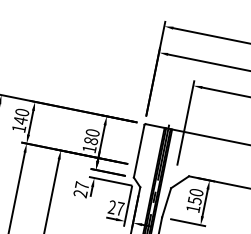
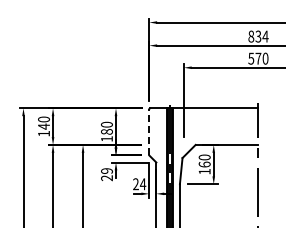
line: (139, 150) -> (149, 131), solid -> dashed
text: (82, 185) -> (107, 170), 27 -> 29
text: (194, 200) -> (204, 164), 150 -> 160
text: (119, 209) -> (142, 184), 27 -> 24

